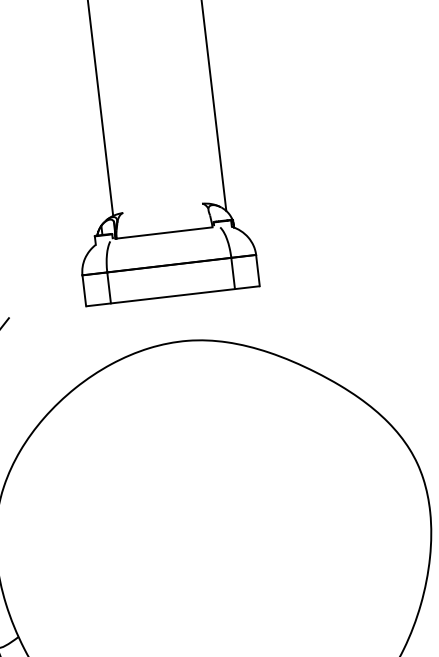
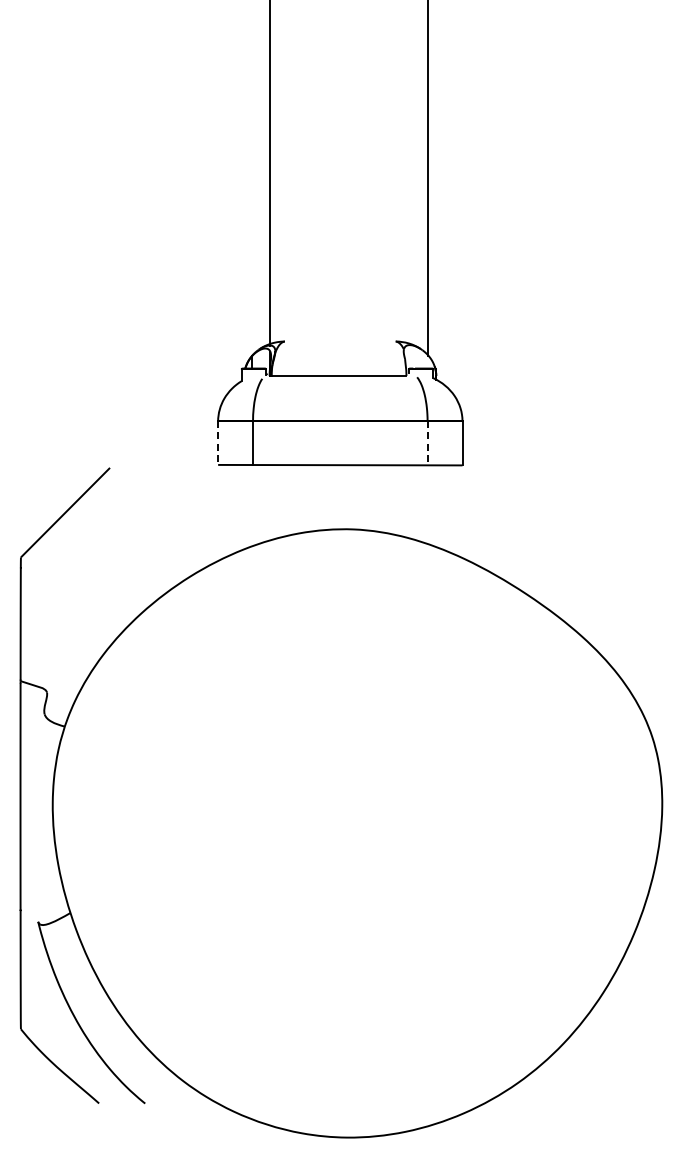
line: (233, 273) -> (427, 443), solid -> dashed
line: (84, 291) -> (218, 443), solid -> dashed

